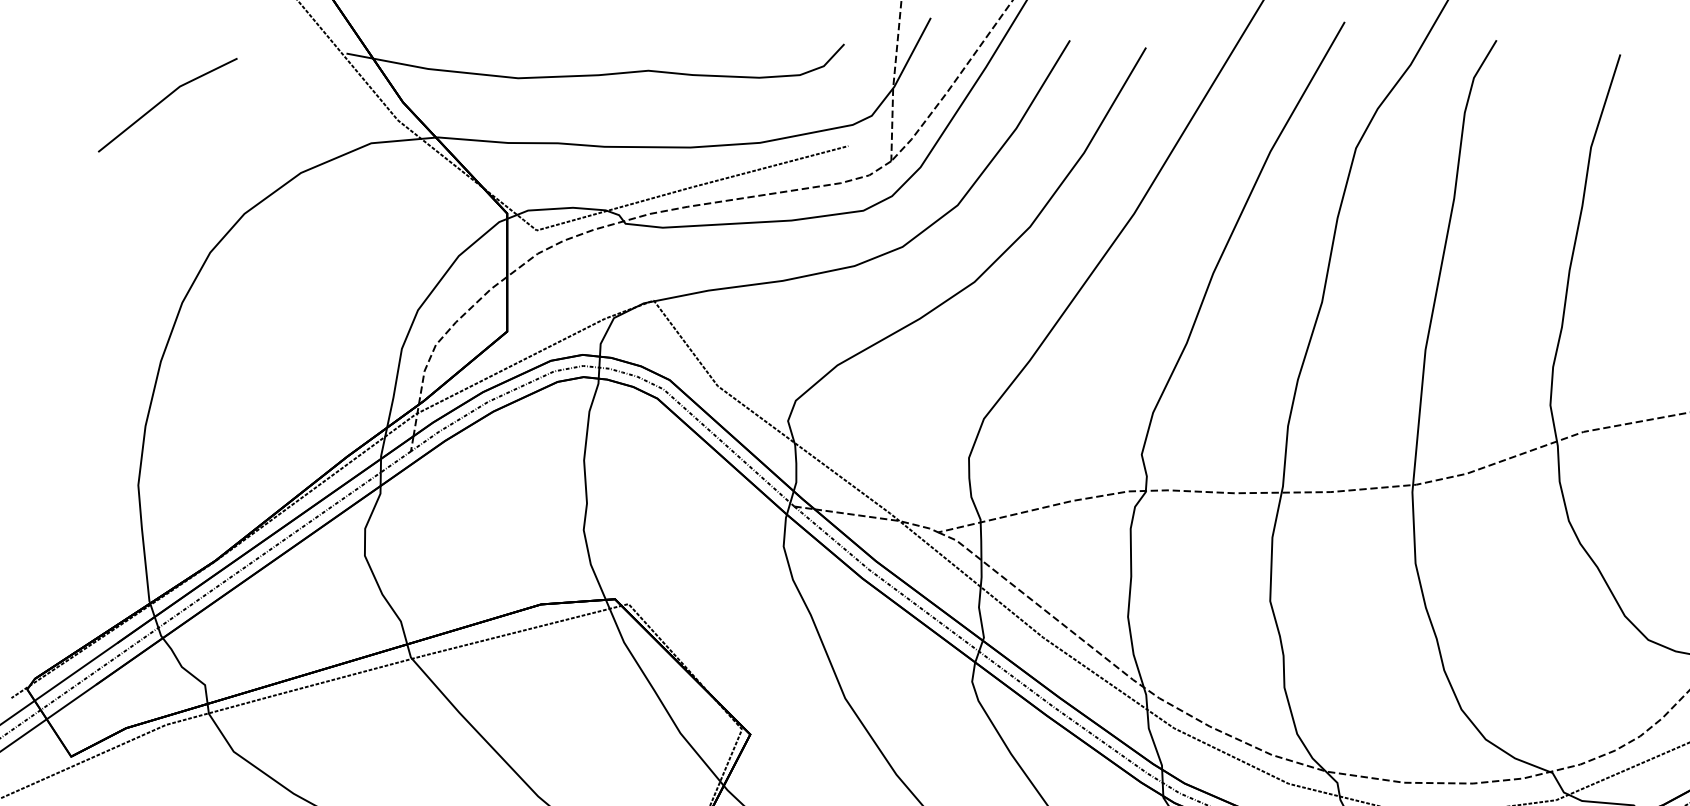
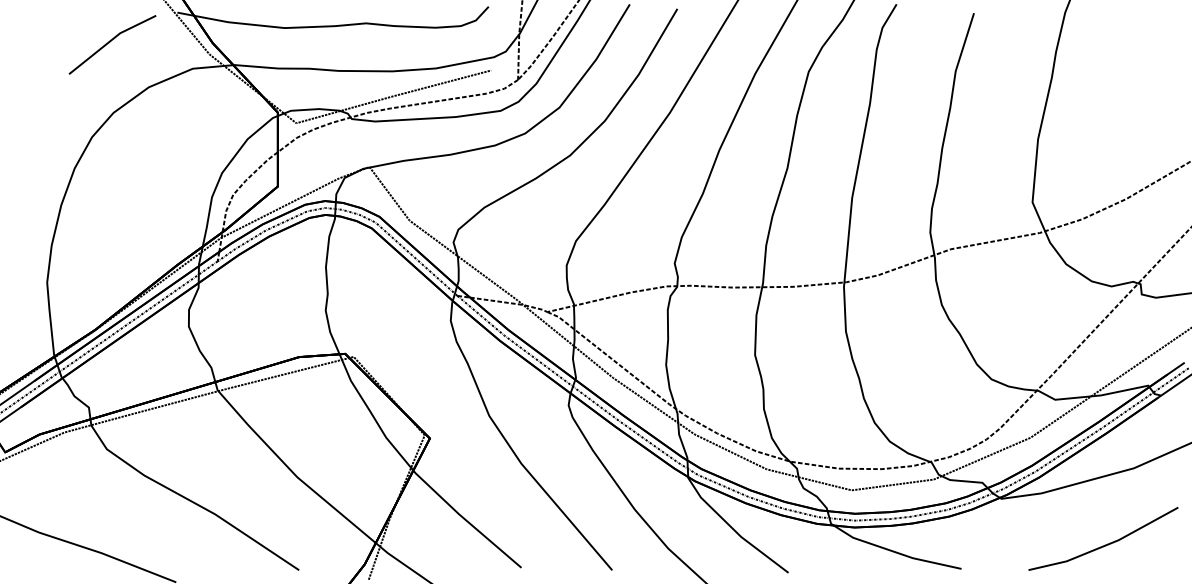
line: (164, 101) -> (110, 42), moved

